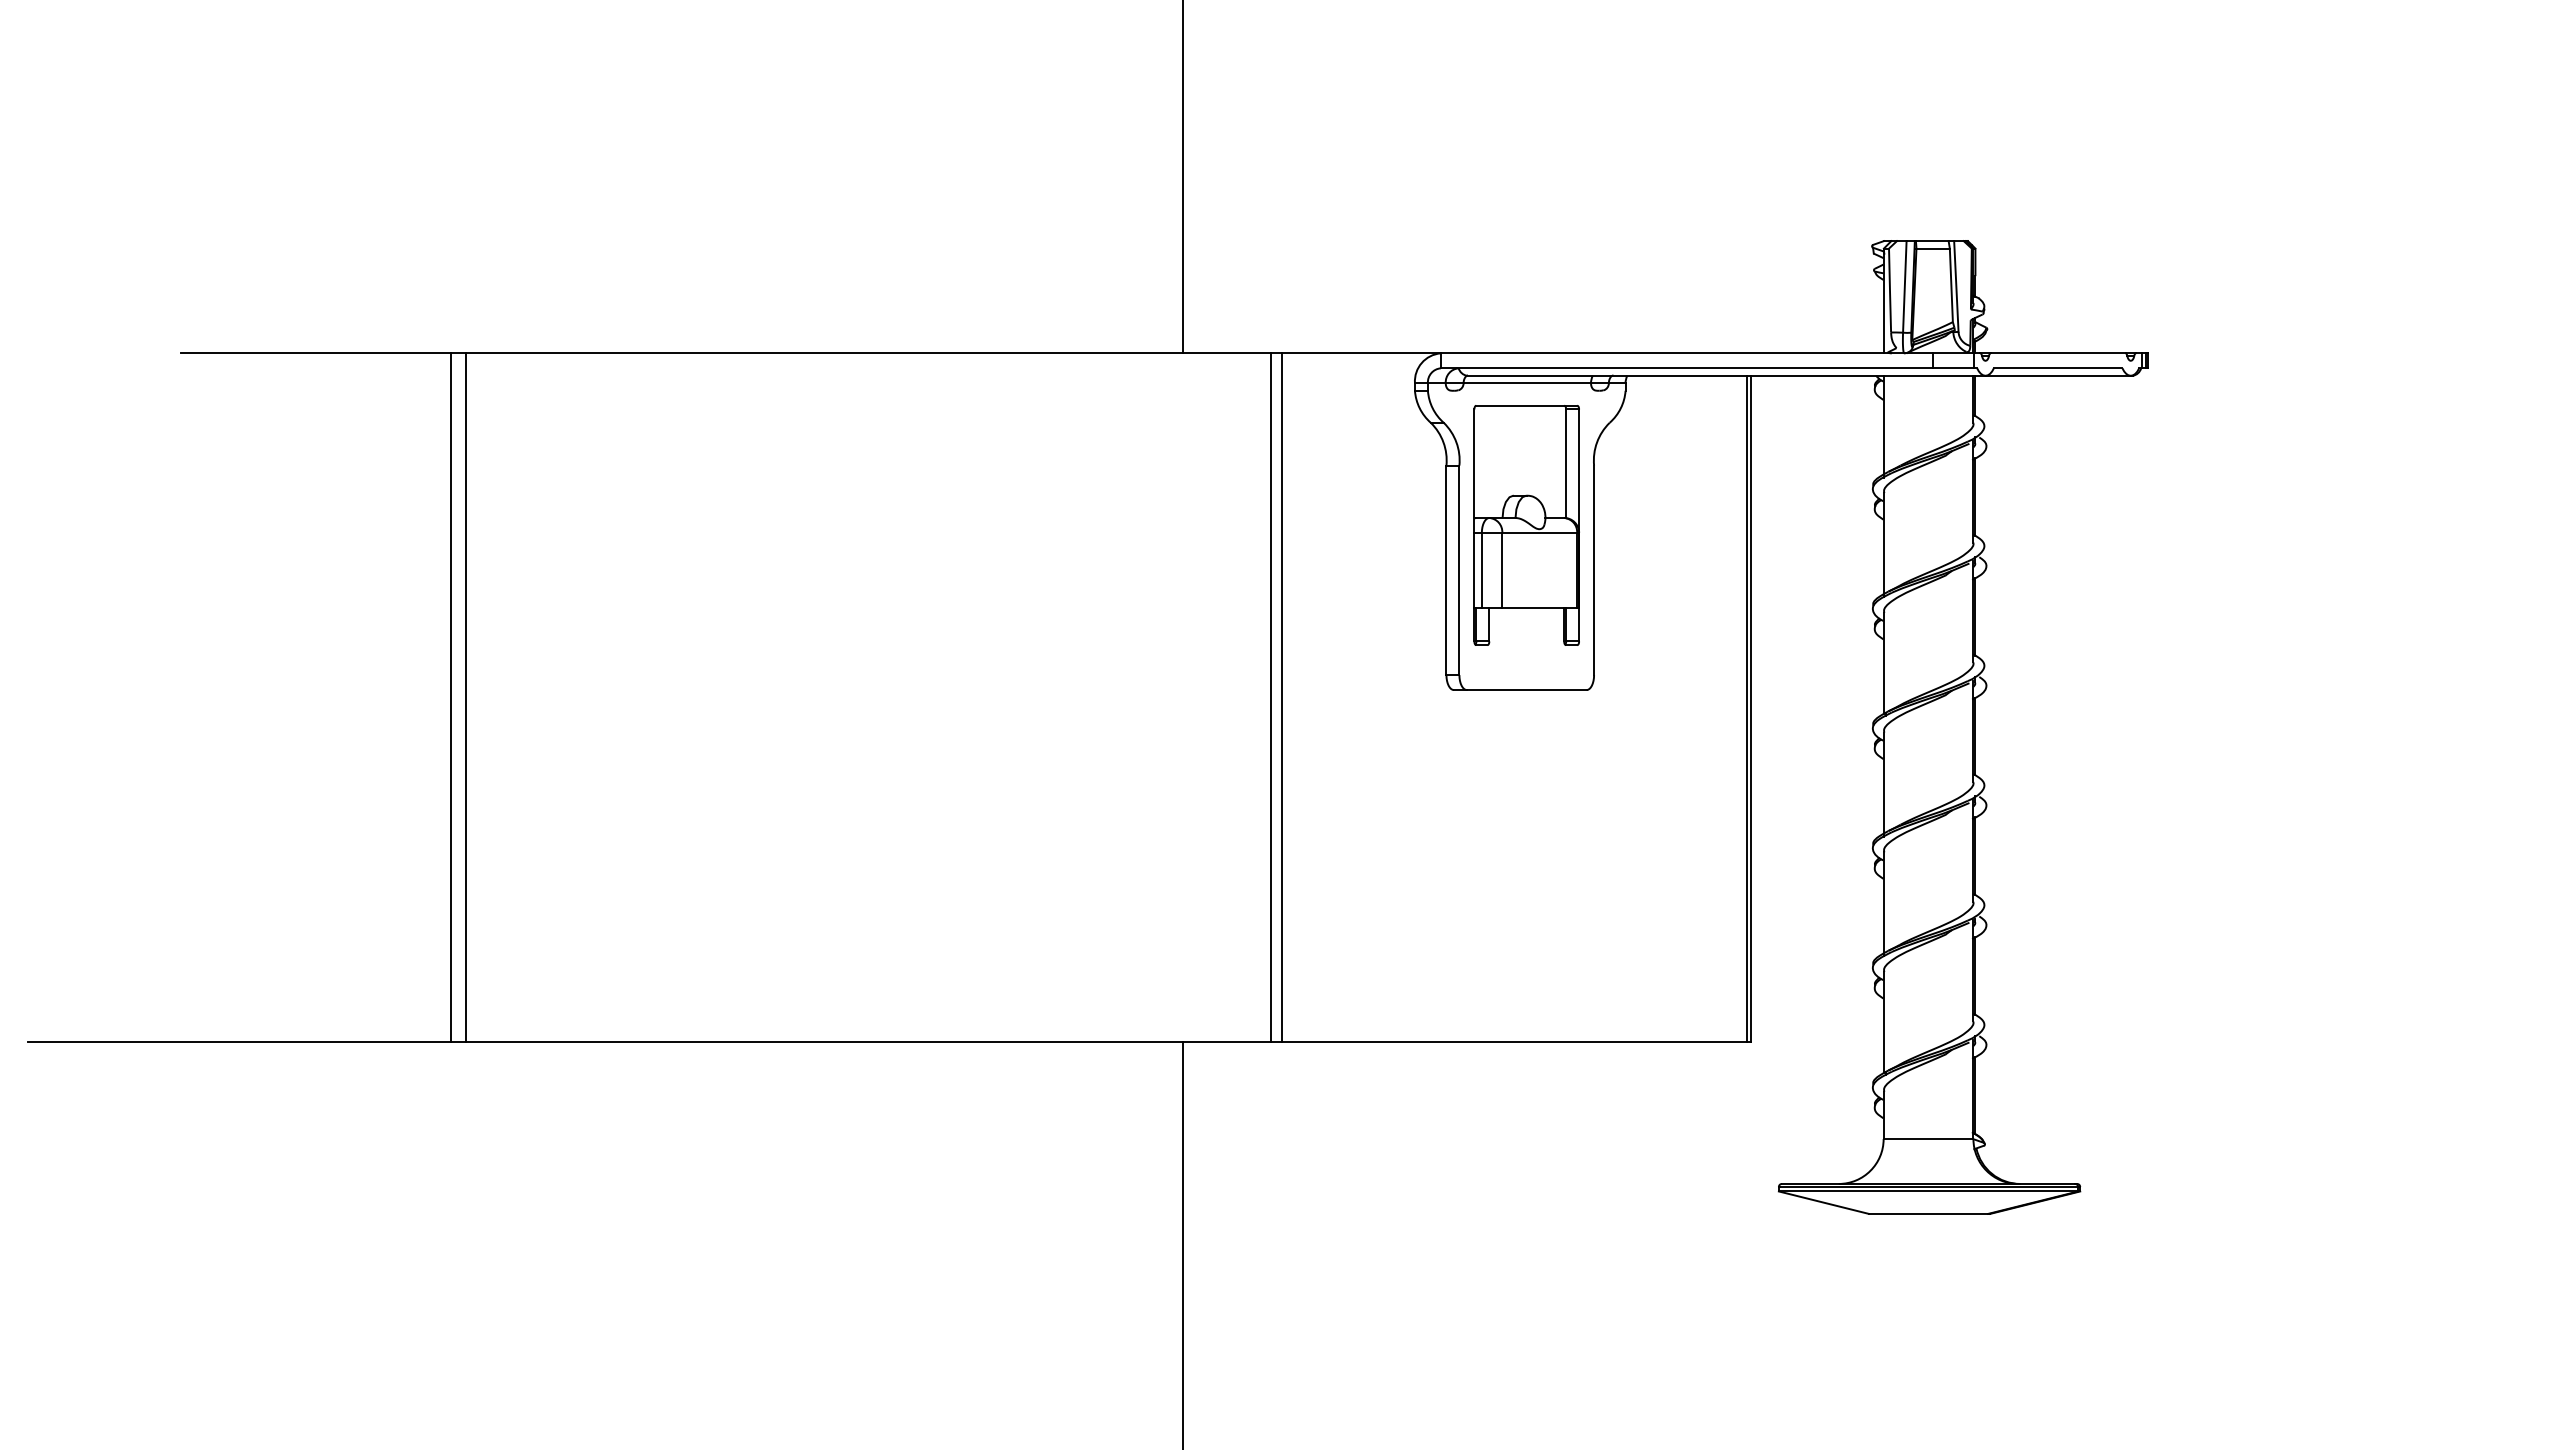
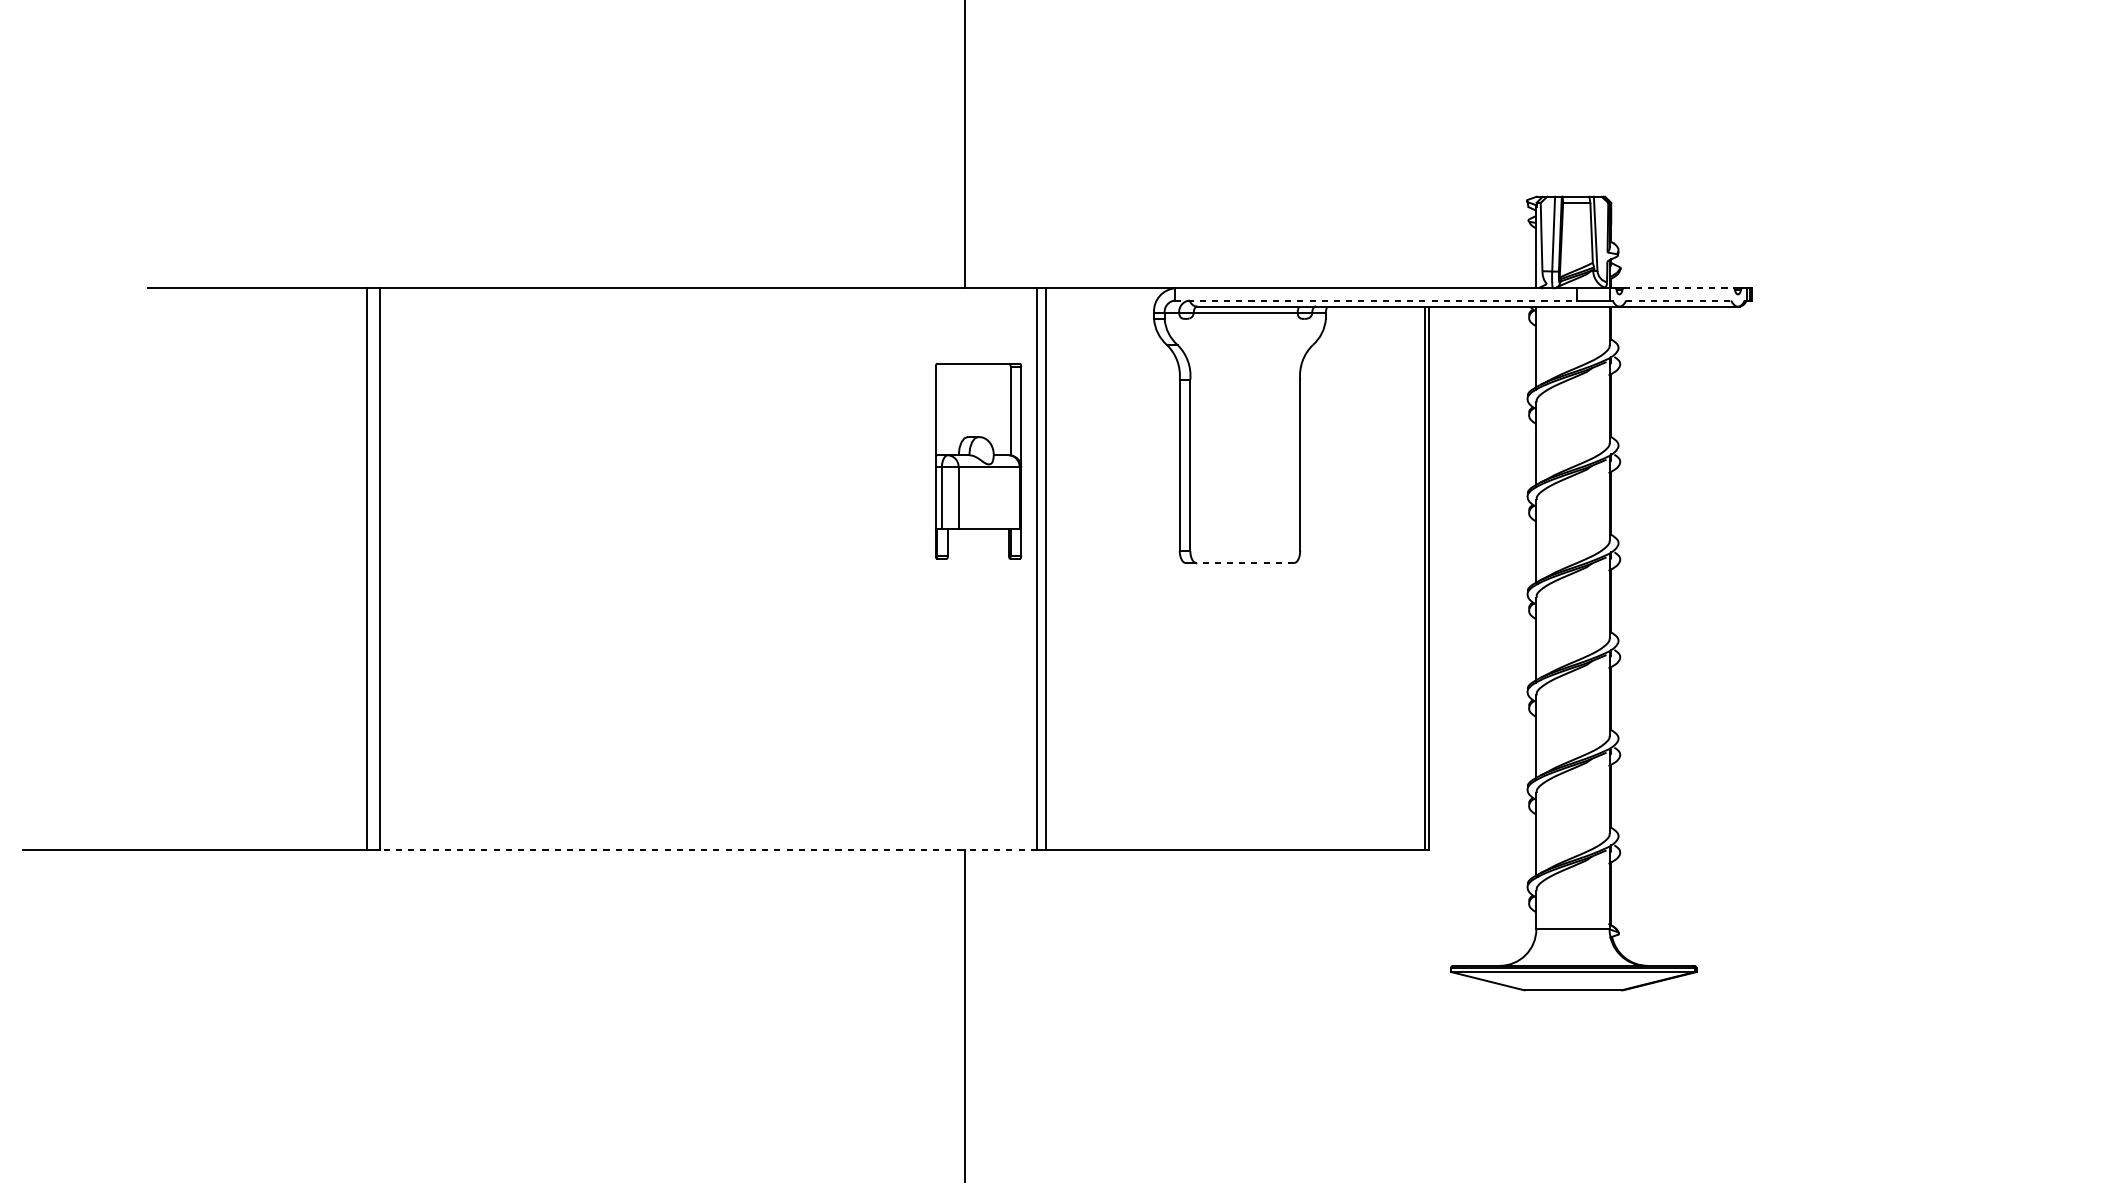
line: (2058, 353) -> (1678, 288), solid -> dashed
line: (1687, 368) -> (1376, 300), solid -> dashed
line: (2058, 368) -> (1678, 300), solid -> dashed
part: (1526, 525) -> (978, 461), moved
line: (1526, 690) -> (1245, 563), solid -> dashed
line: (868, 1041) -> (708, 849), solid -> dashed

